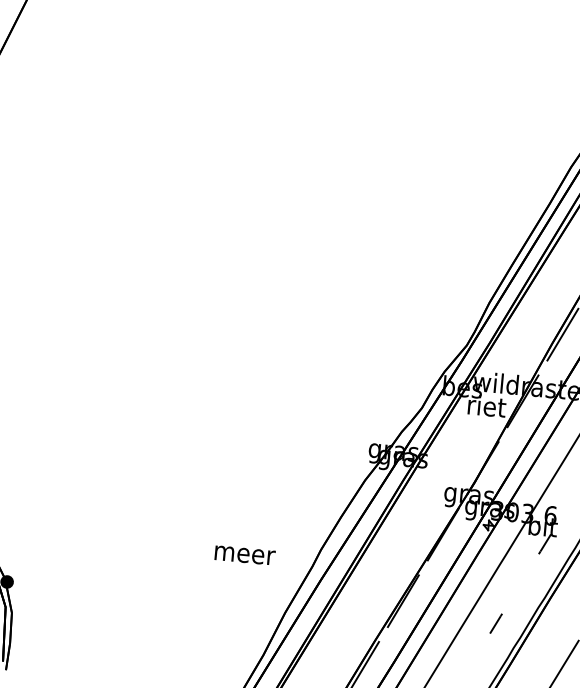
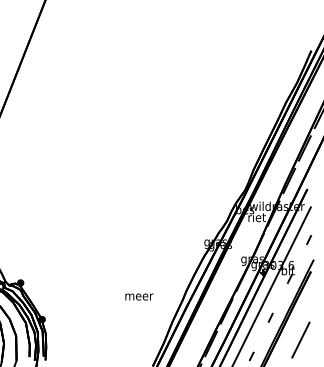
text: (245, 554) -> (139, 296), moved

